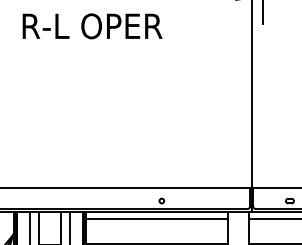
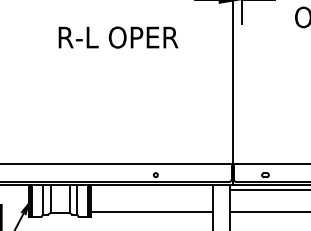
text: (92, 26) -> (118, 37), moved
line: (156, 218) -> (151, 190), removed

